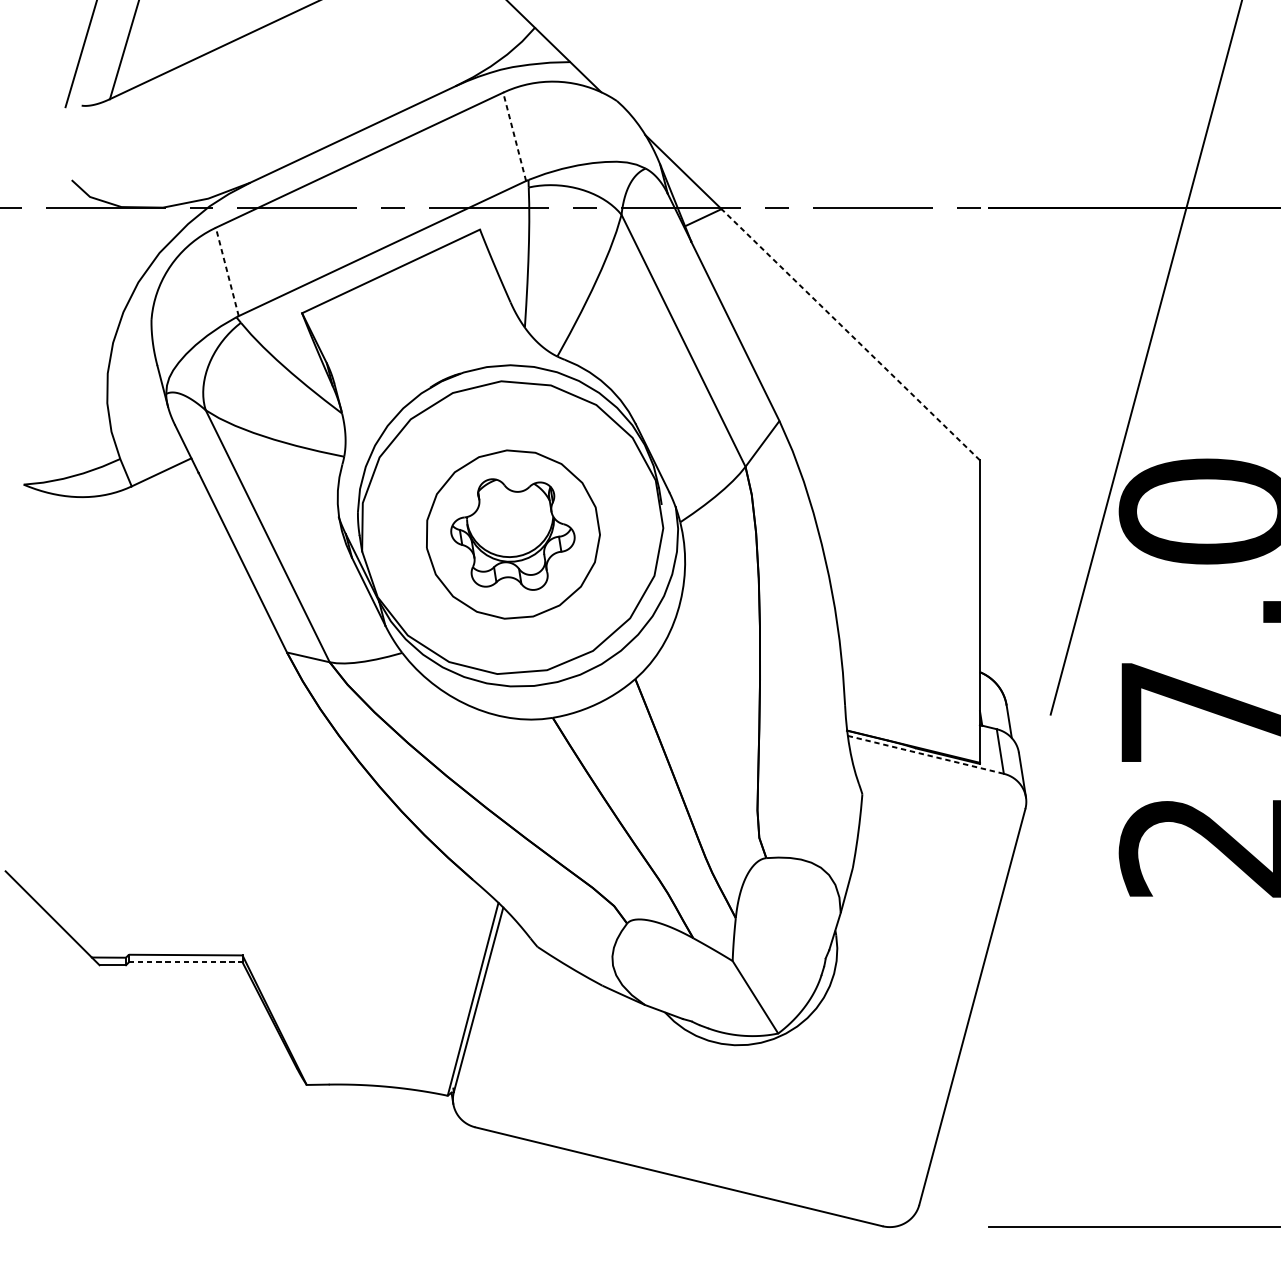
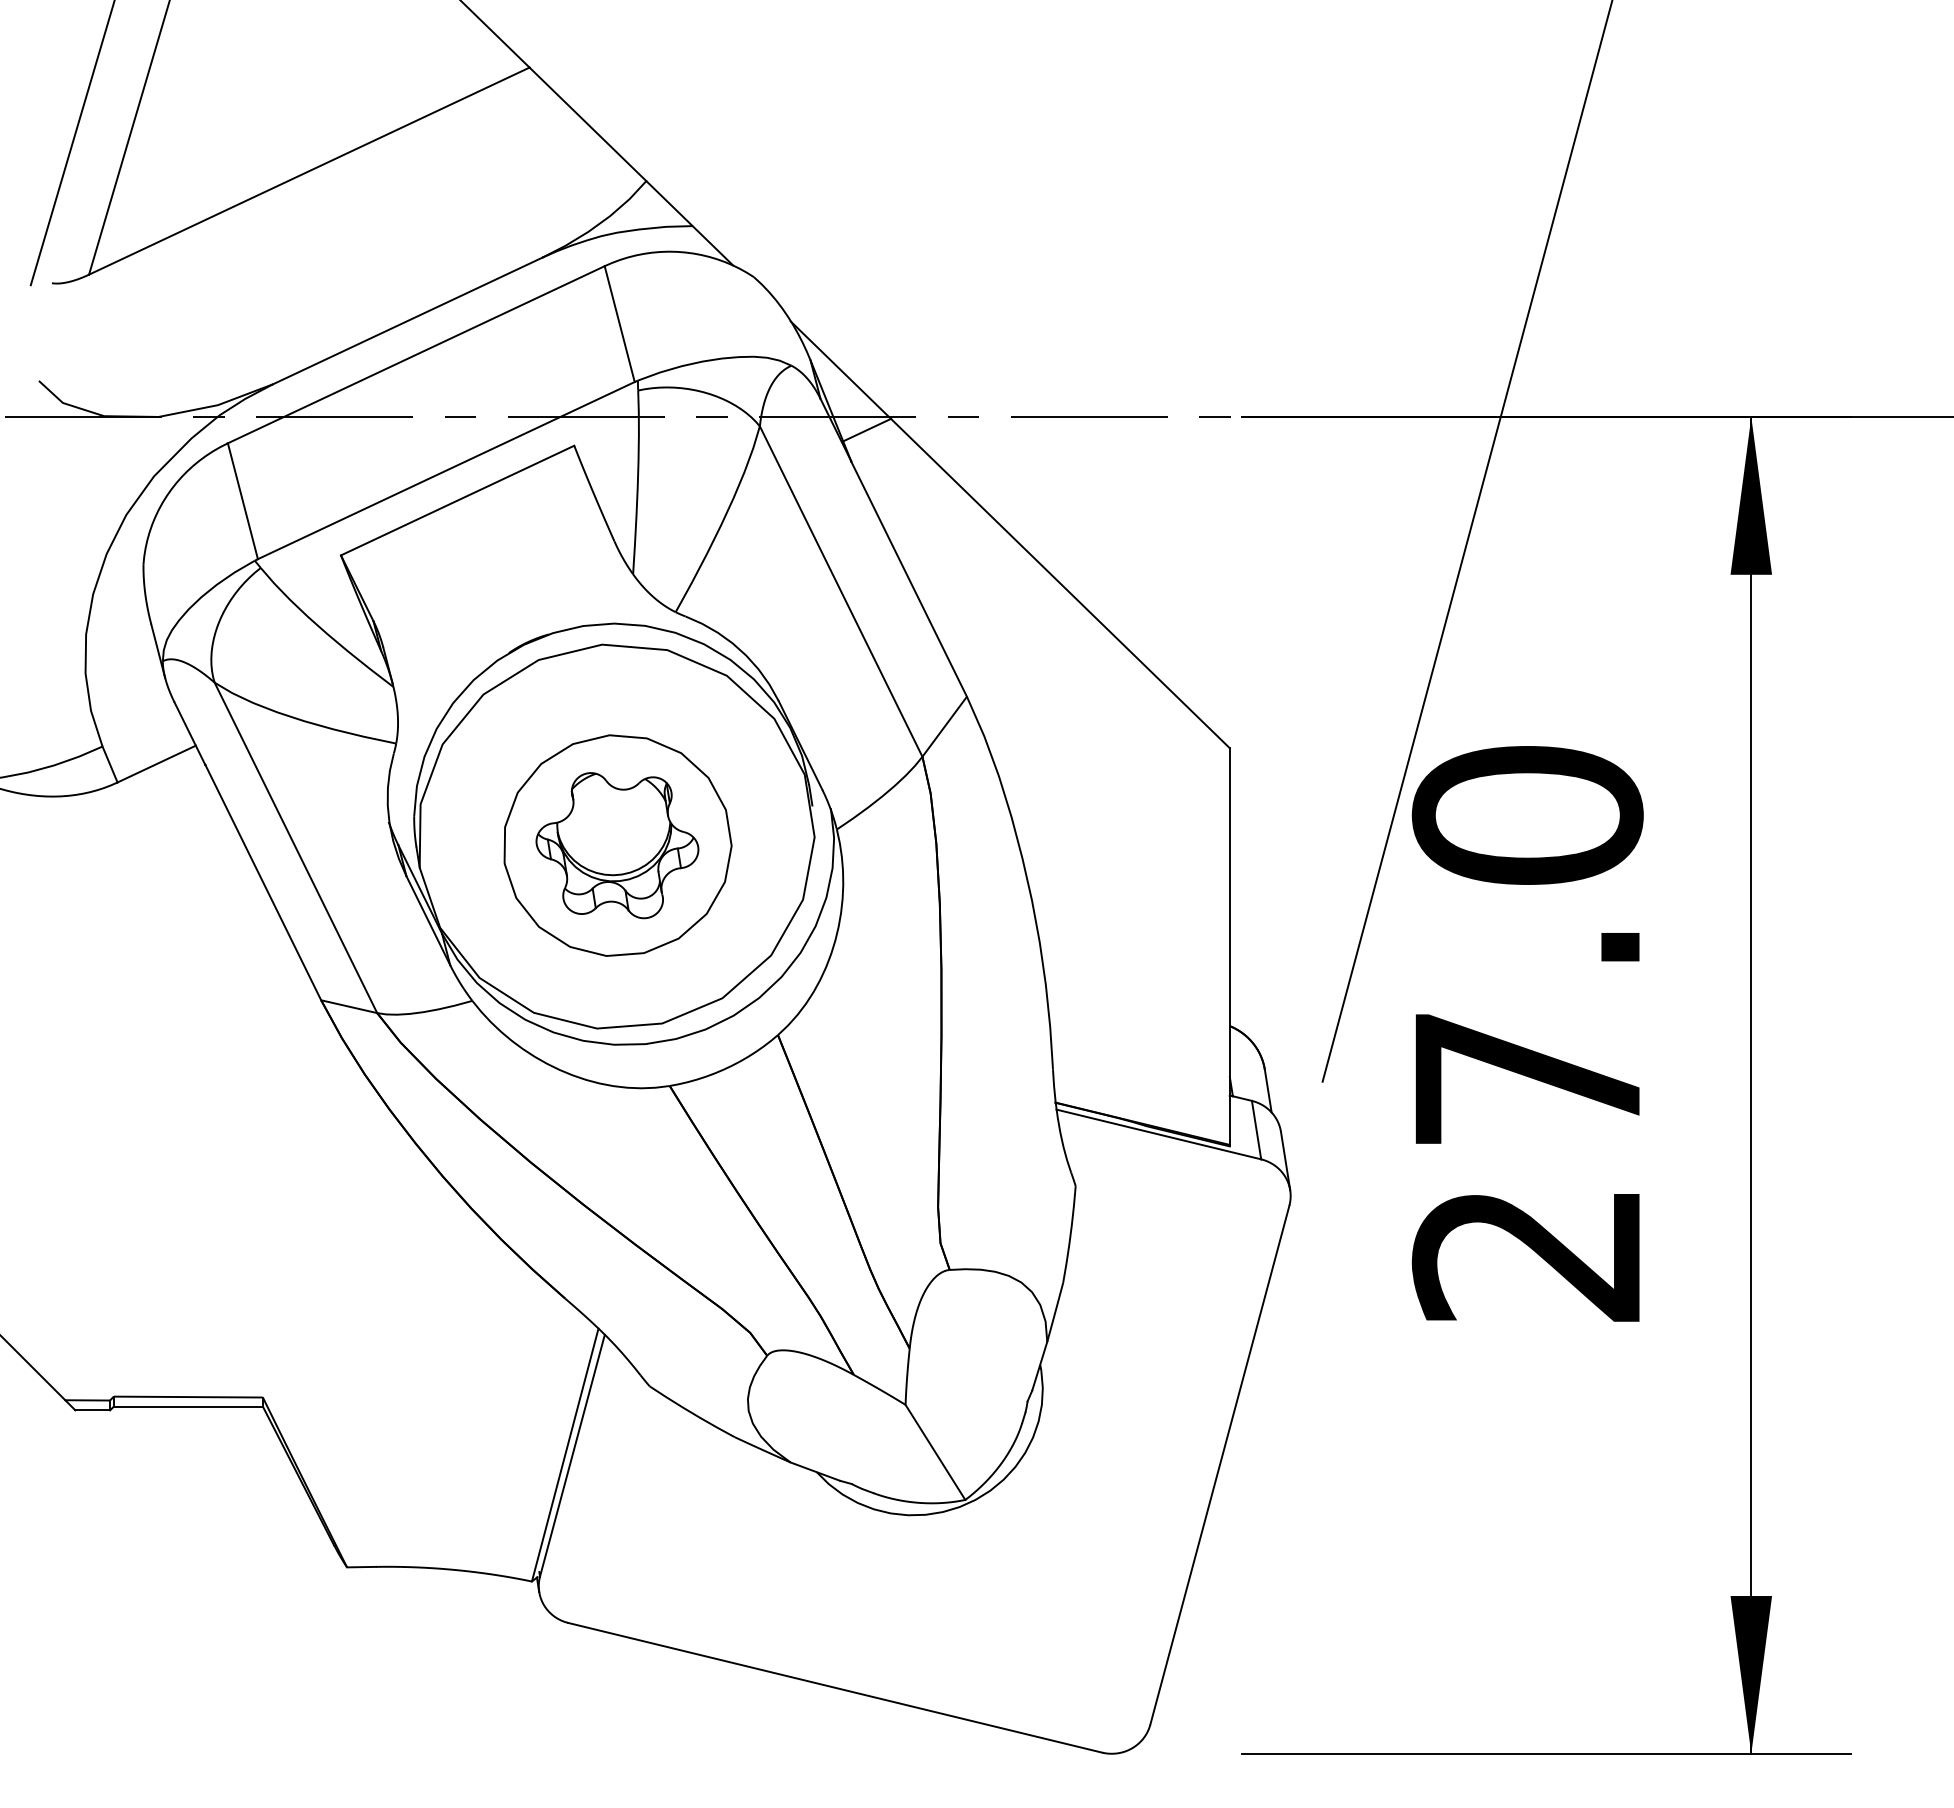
line: (514, 137) -> (619, 324), dashed -> solid
line: (227, 272) -> (242, 501), dashed -> solid
line: (850, 334) -> (1060, 583), dashed -> solid
line: (926, 754) -> (1159, 1134), dashed -> solid
line: (185, 962) -> (188, 1406), dashed -> solid

